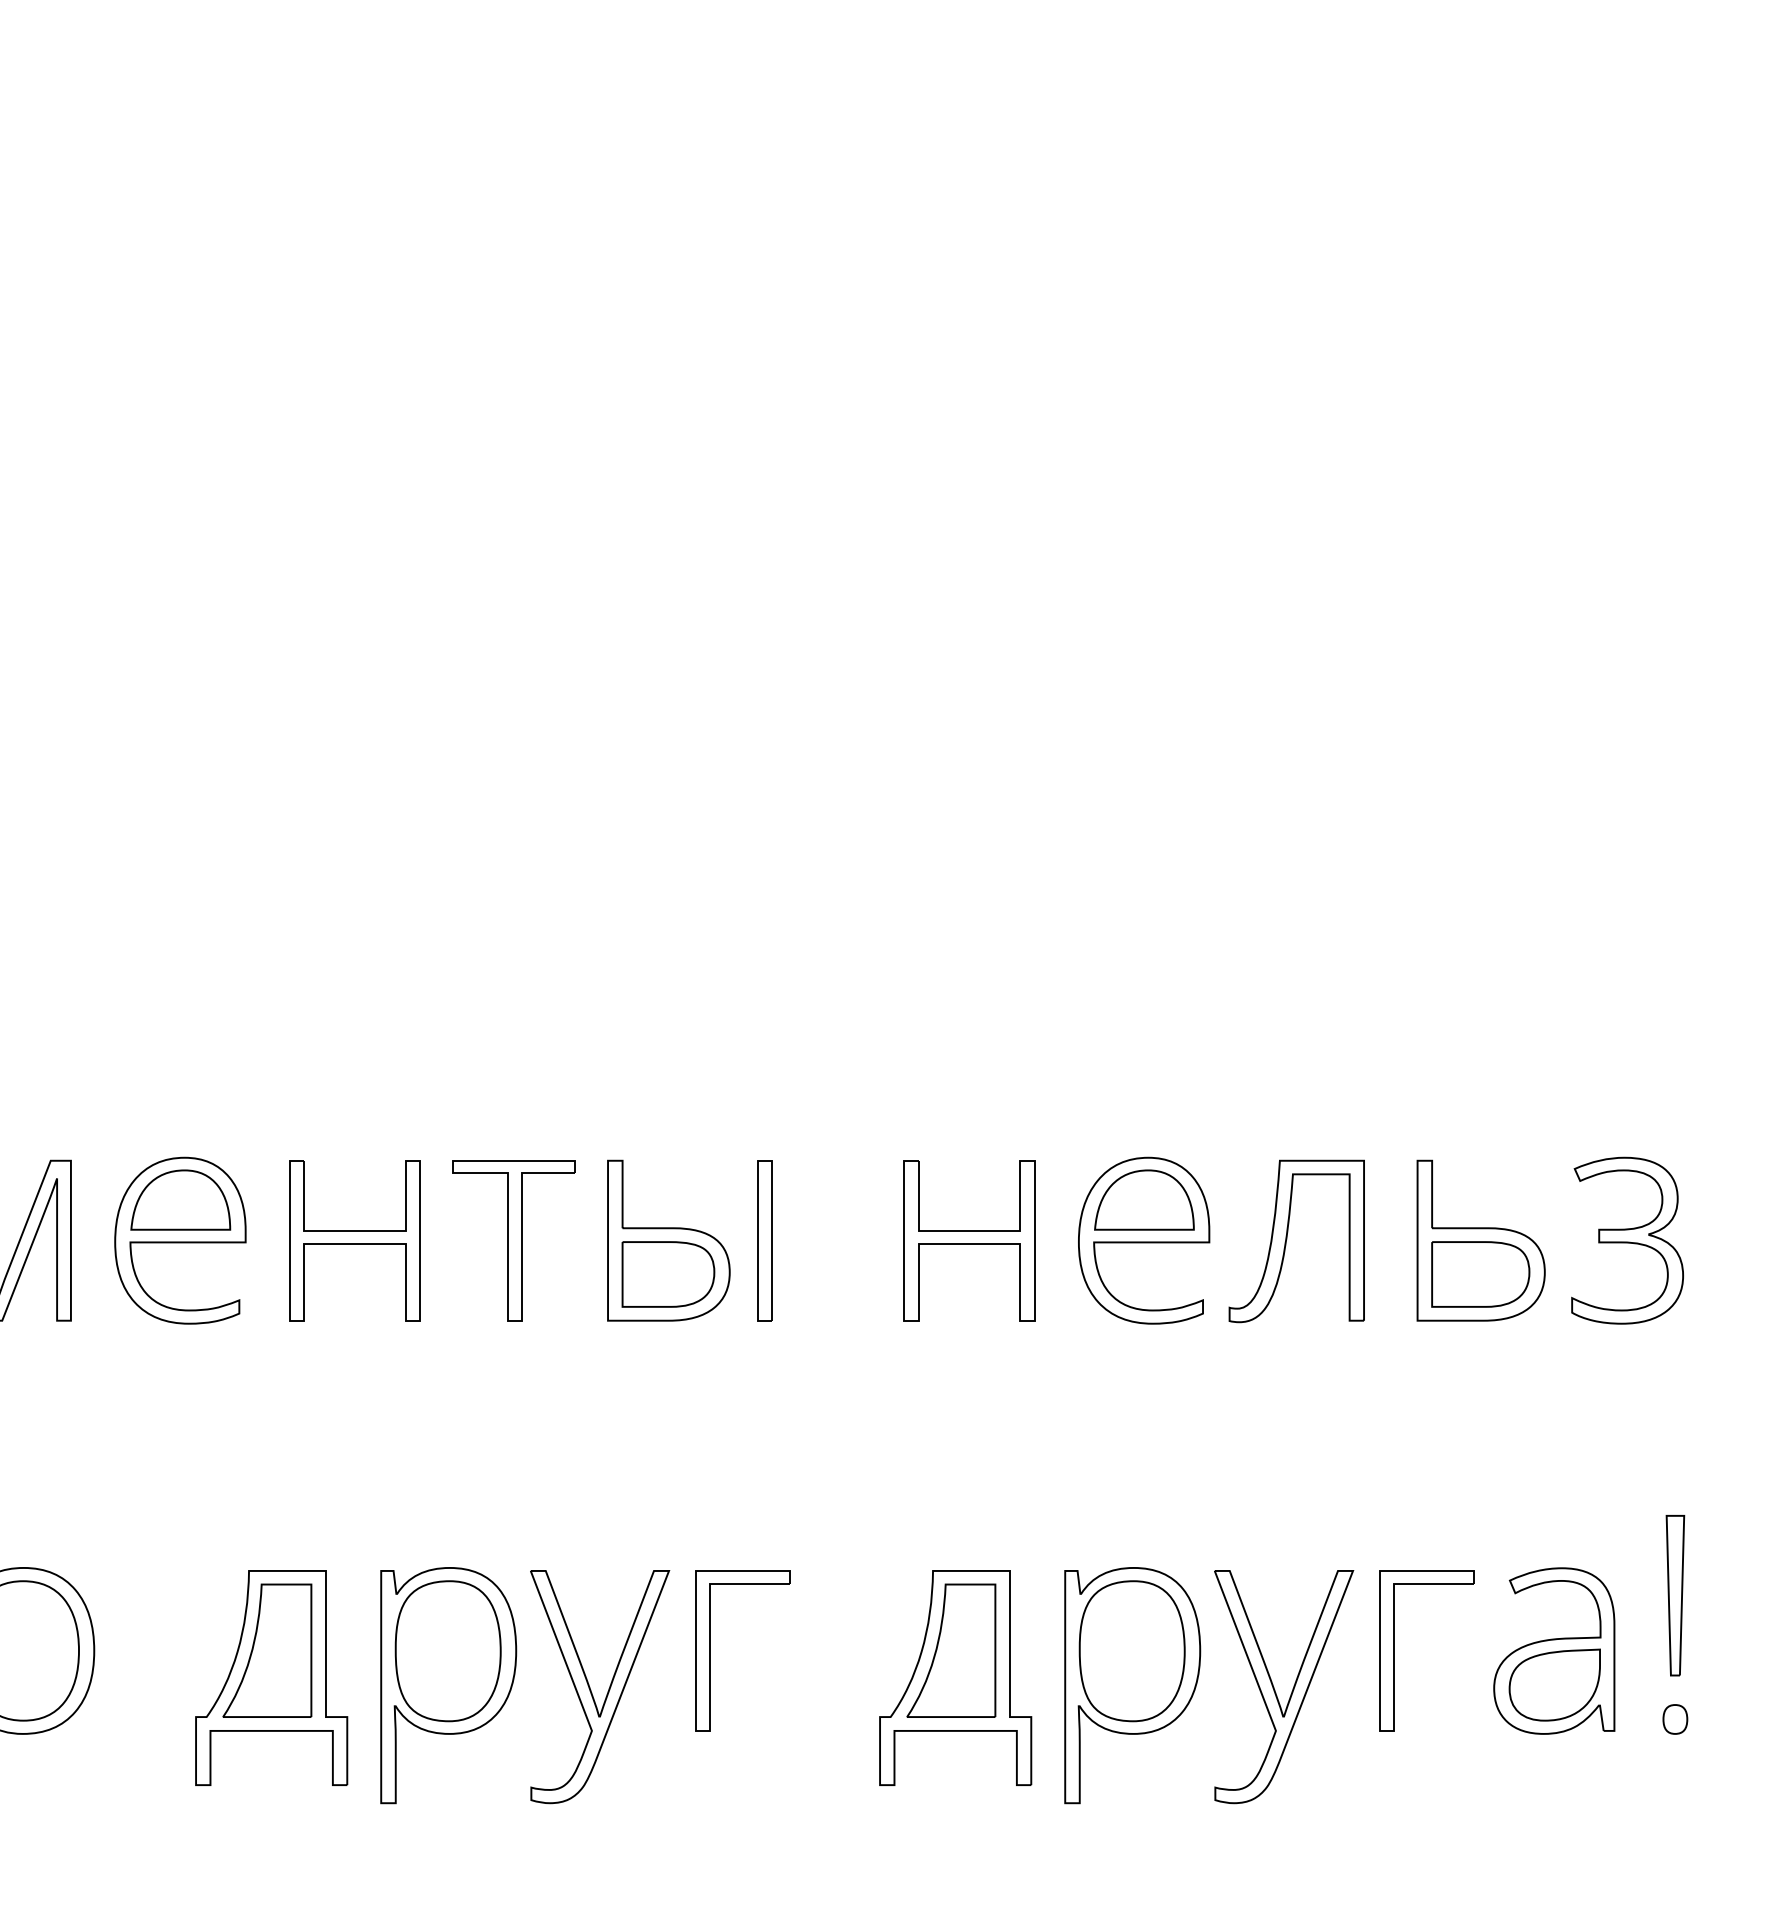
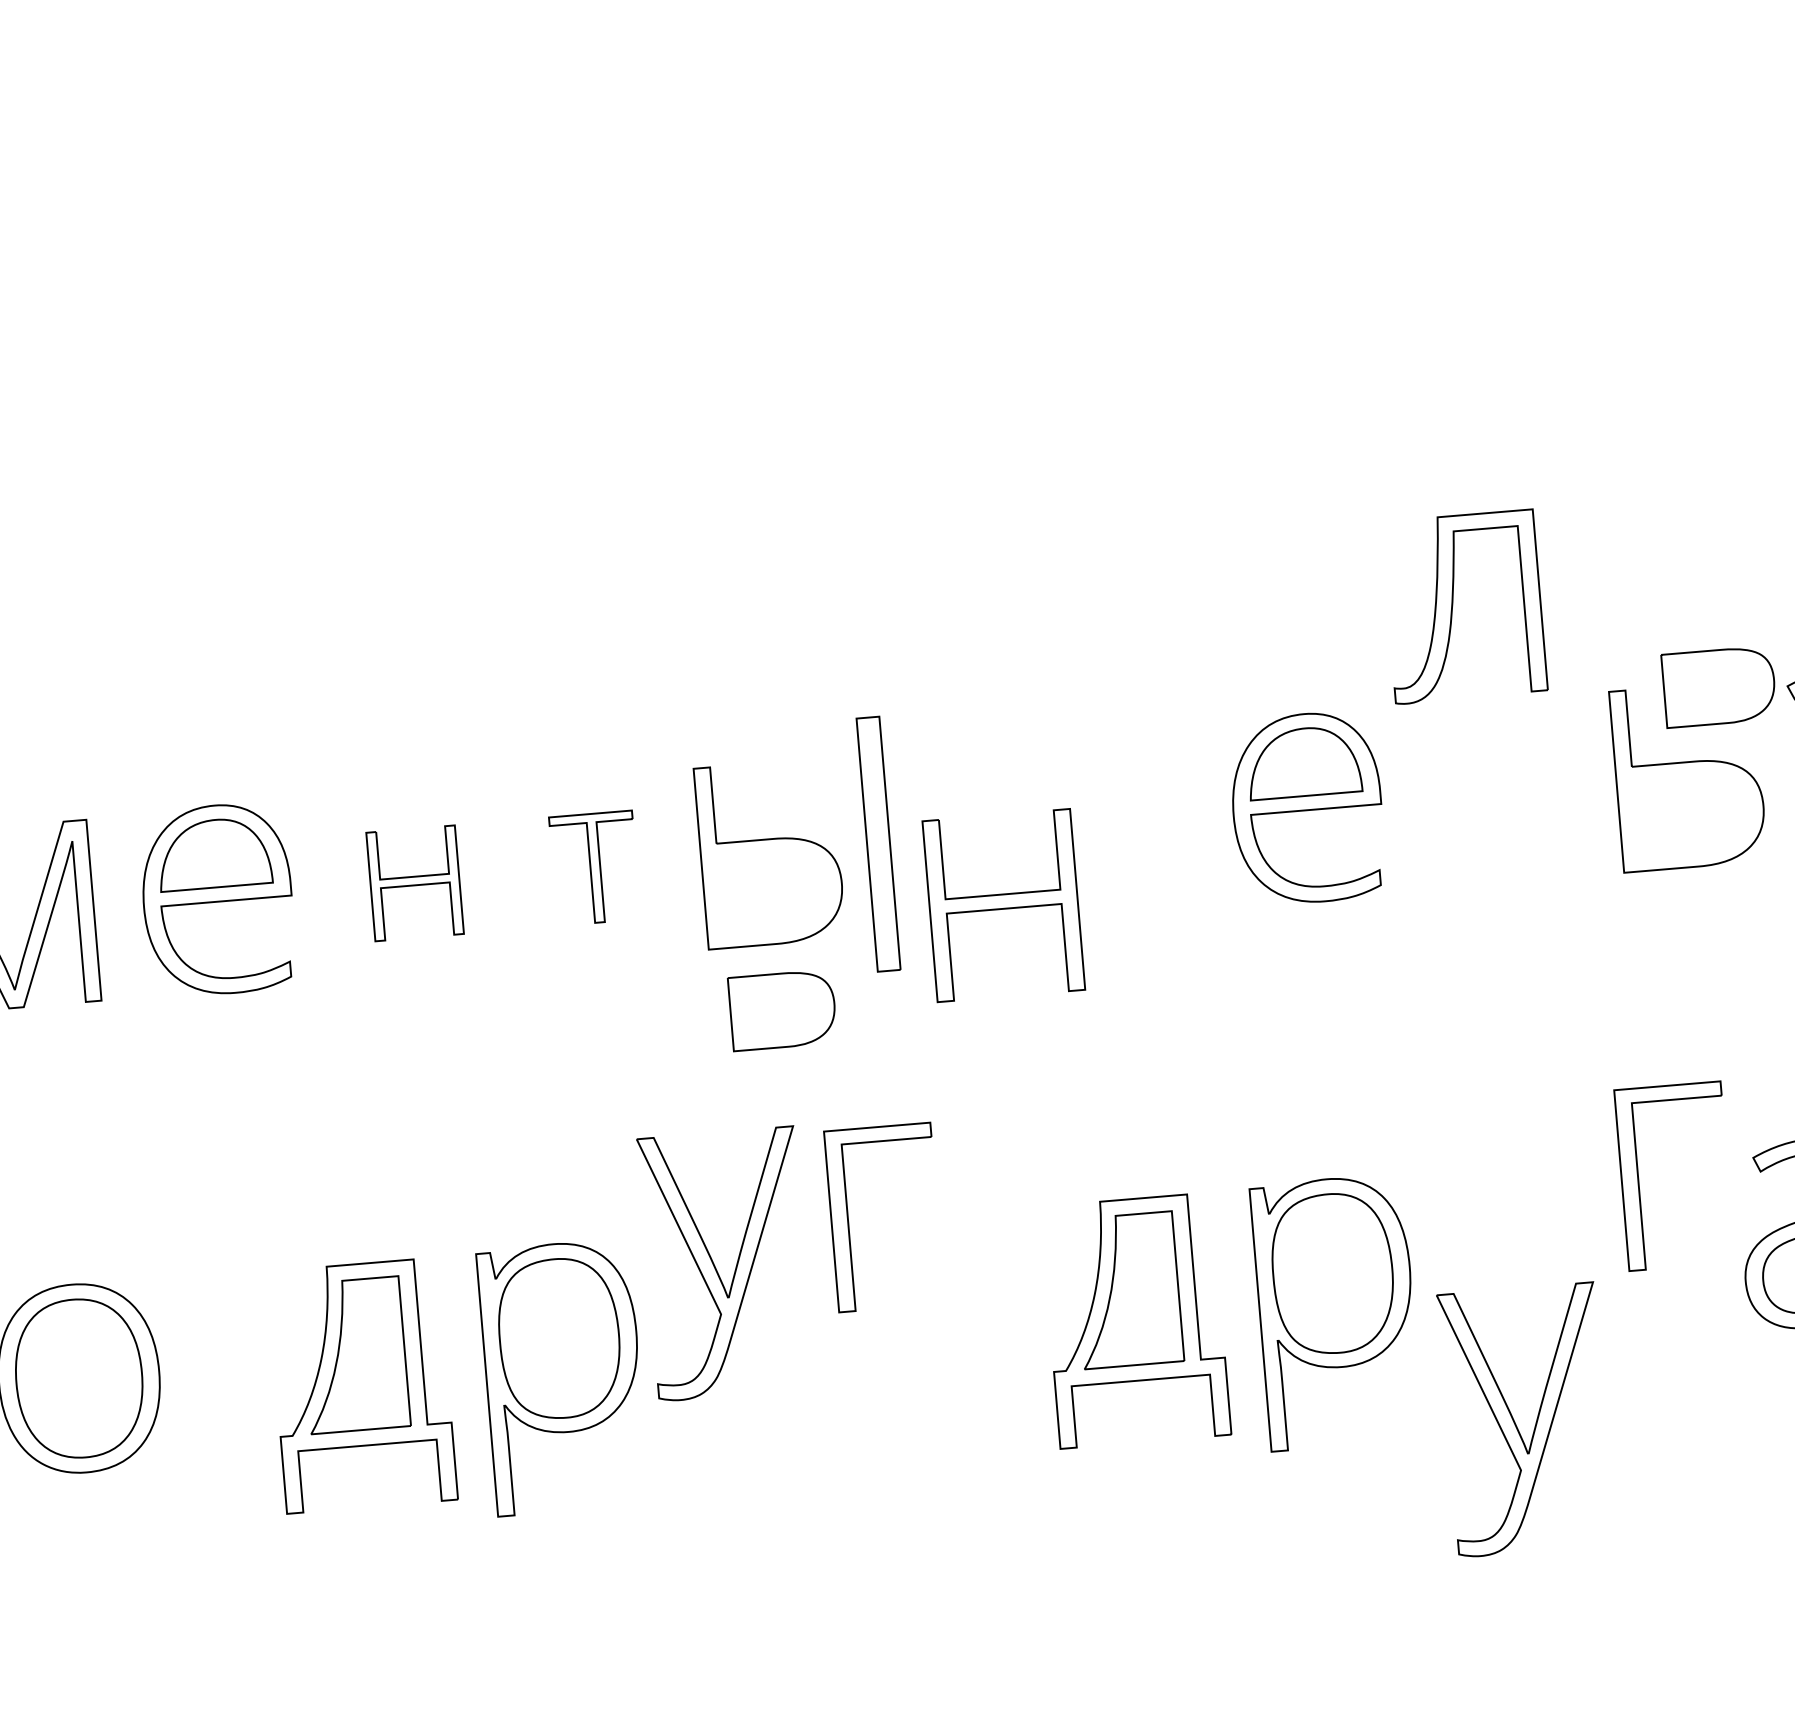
part: (1287, 1239) -> (1453, 605), moved
part: (354, 1240) -> (414, 883), size x0.6
part: (513, 1240) -> (594, 867), size x0.6
part: (764, 1240) -> (878, 844), size x1.4
part: (969, 1240) -> (1003, 905), moved
part: (668, 1274) -> (782, 1010), moved
part: (1480, 1274) -> (1718, 686), moved
part: (710, 1650) -> (848, 1220), moved
part: (1394, 1650) -> (1638, 1178), moved
part: (608, 1688) -> (735, 1264), moved
part: (1292, 1688) -> (1535, 1420), moved

